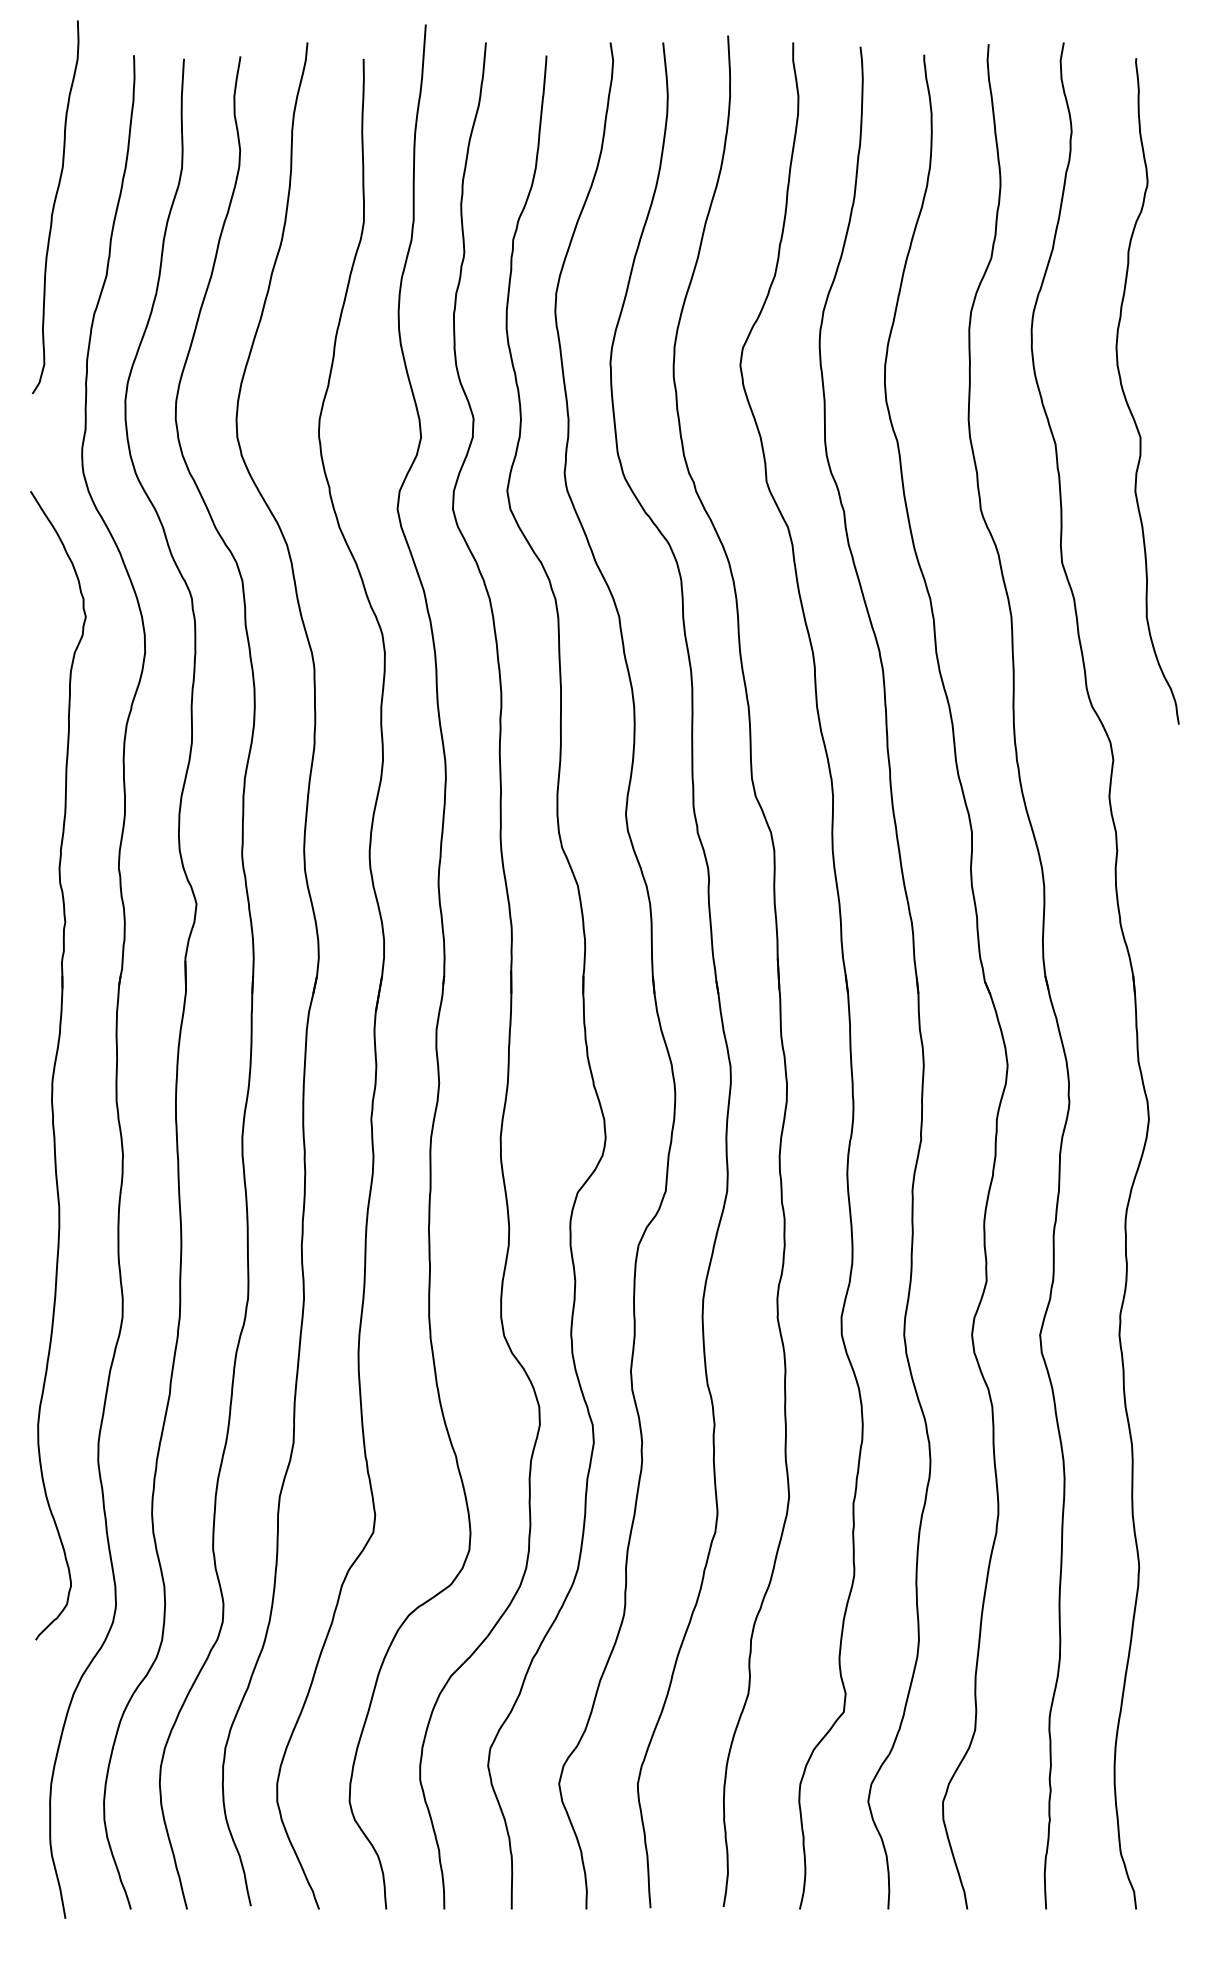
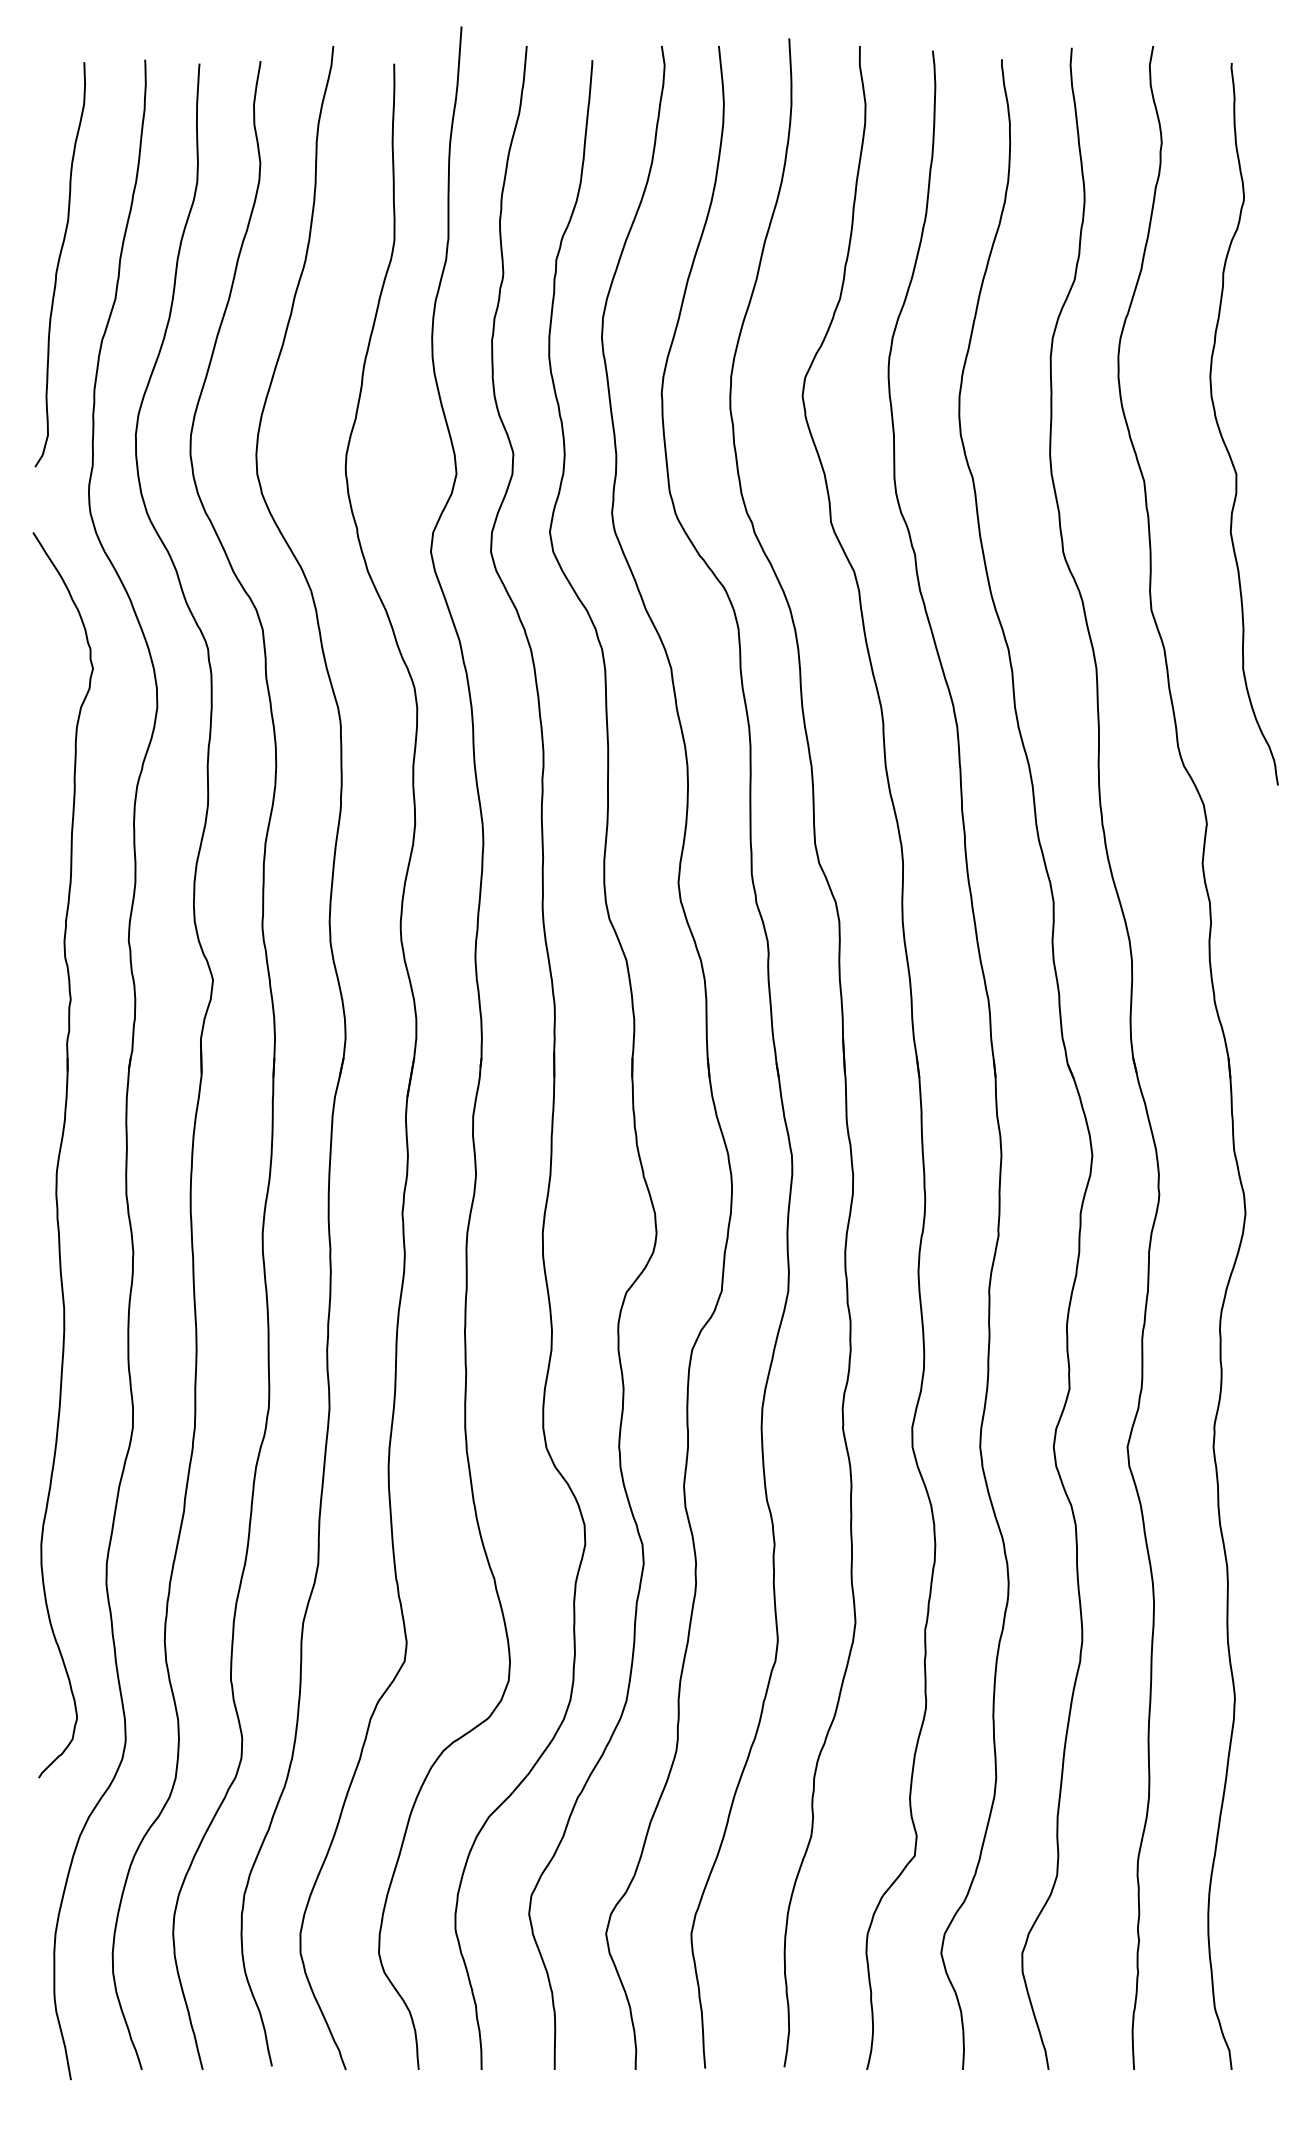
curve: (54, 207) -> (59, 264), moved

